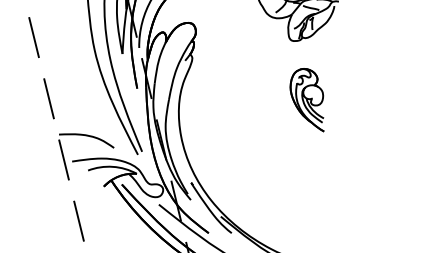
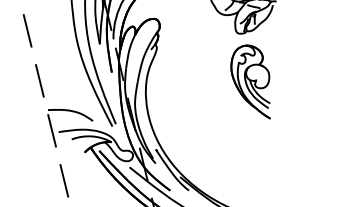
part: (306, 99) -> (250, 81), size x1.43

